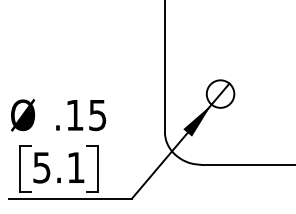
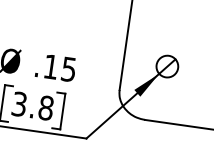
text: (59, 167) -> (33, 106), 5.1 -> 3.8

